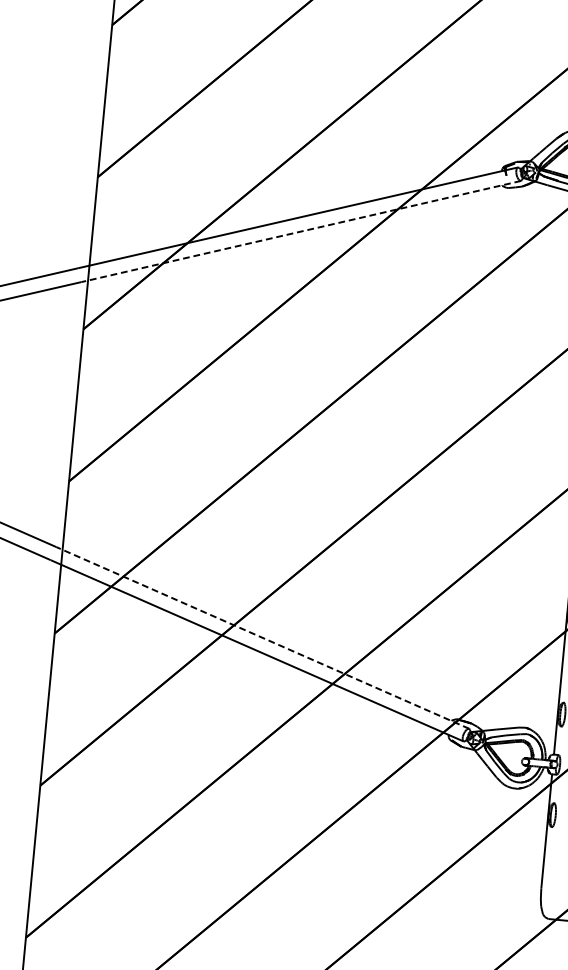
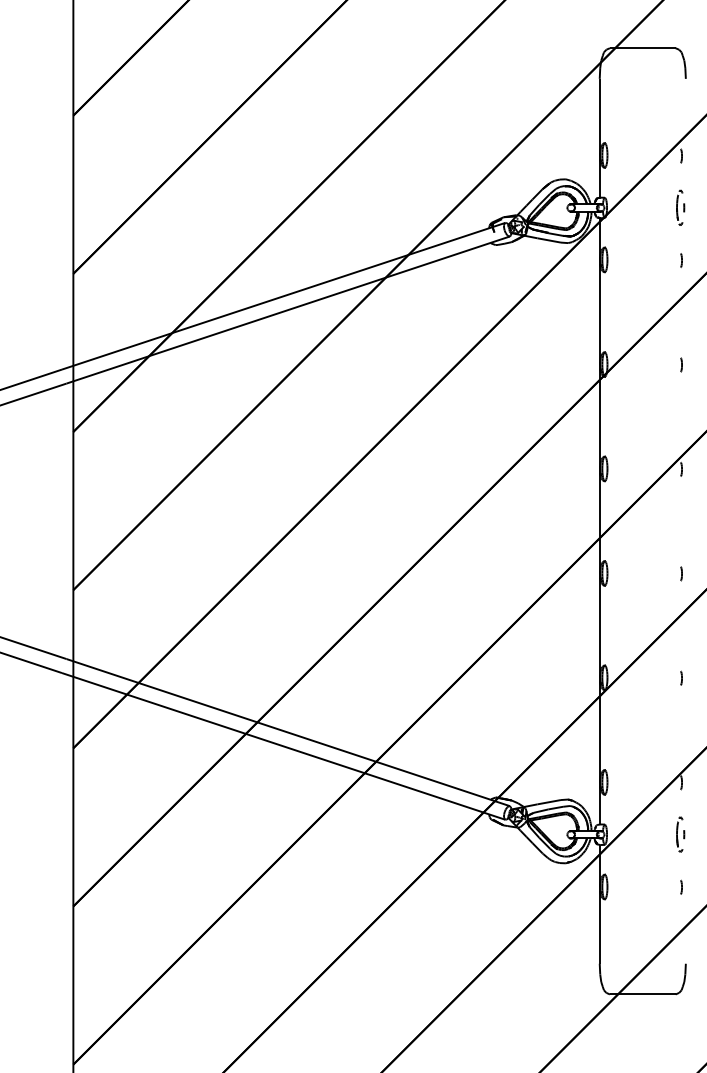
line: (301, 232) -> (288, 310), dashed -> solid
line: (263, 637) -> (288, 732), dashed -> solid

